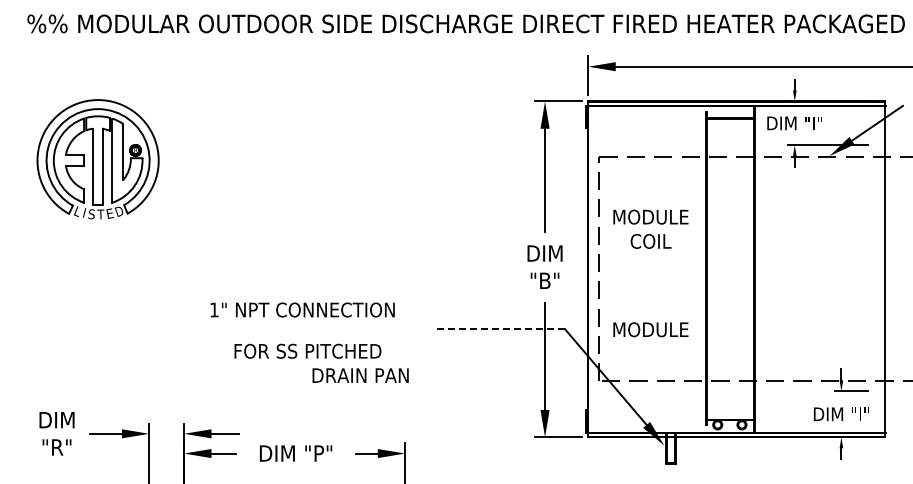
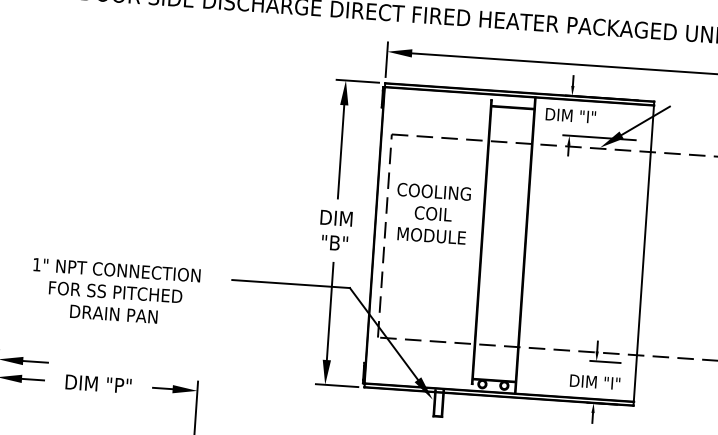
text: (649, 216) -> (433, 191), MODULE -> COOLING
text: (302, 309) -> (116, 269), moved
line: (500, 329) -> (291, 284), dashed -> solid
text: (650, 329) -> (431, 235), moved
text: (360, 375) -> (113, 314), moved

